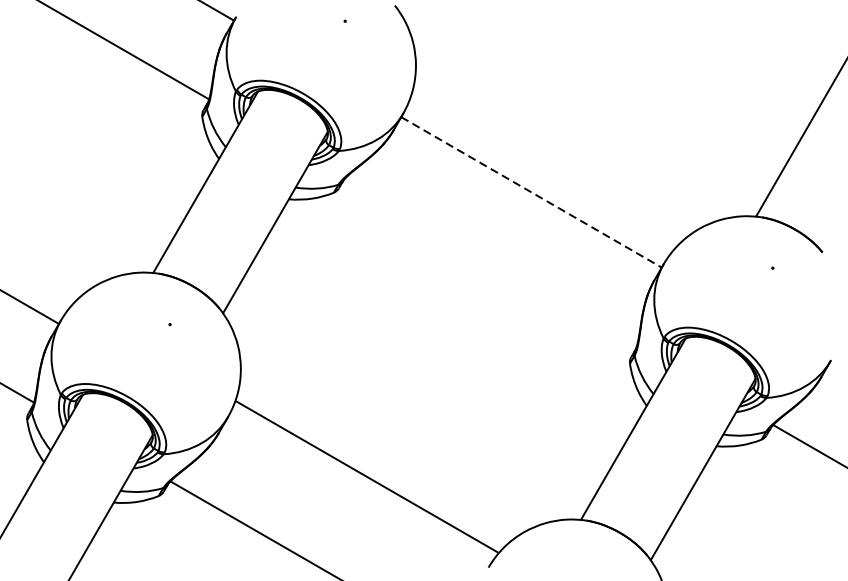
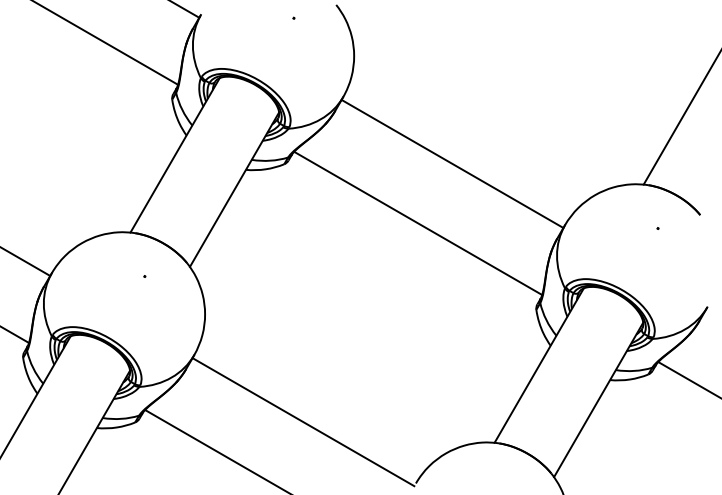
line: (531, 193) -> (452, 164), dashed -> solid
line: (491, 262) -> (418, 223), added
line: (367, 477) -> (303, 422), moved

